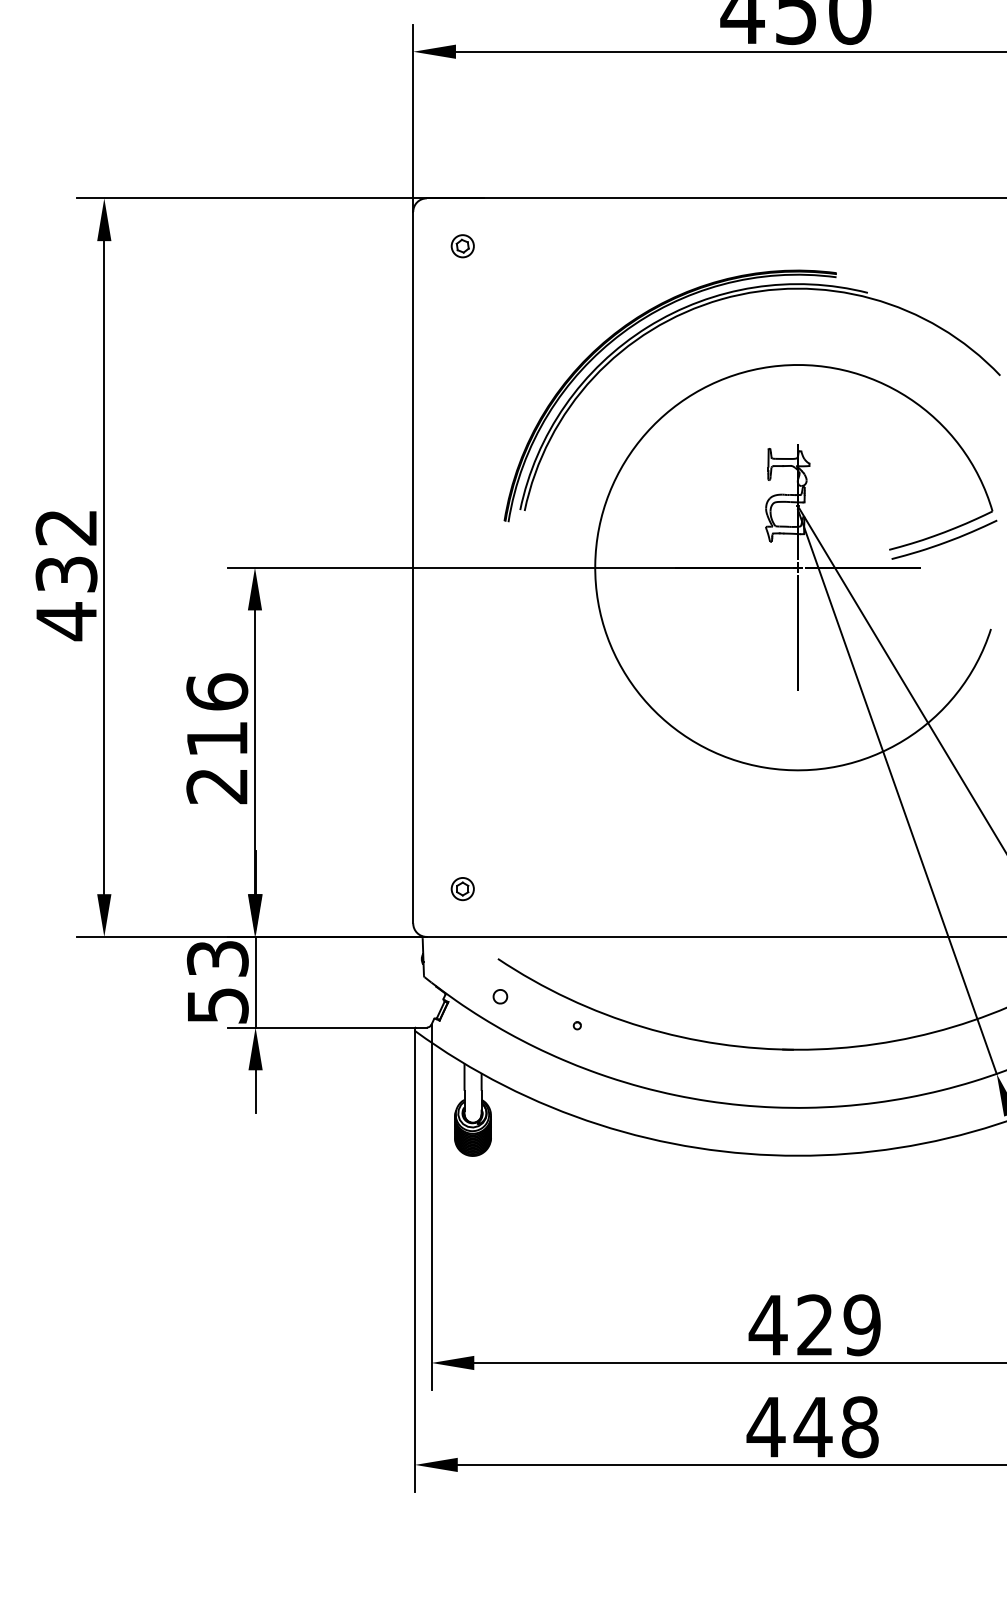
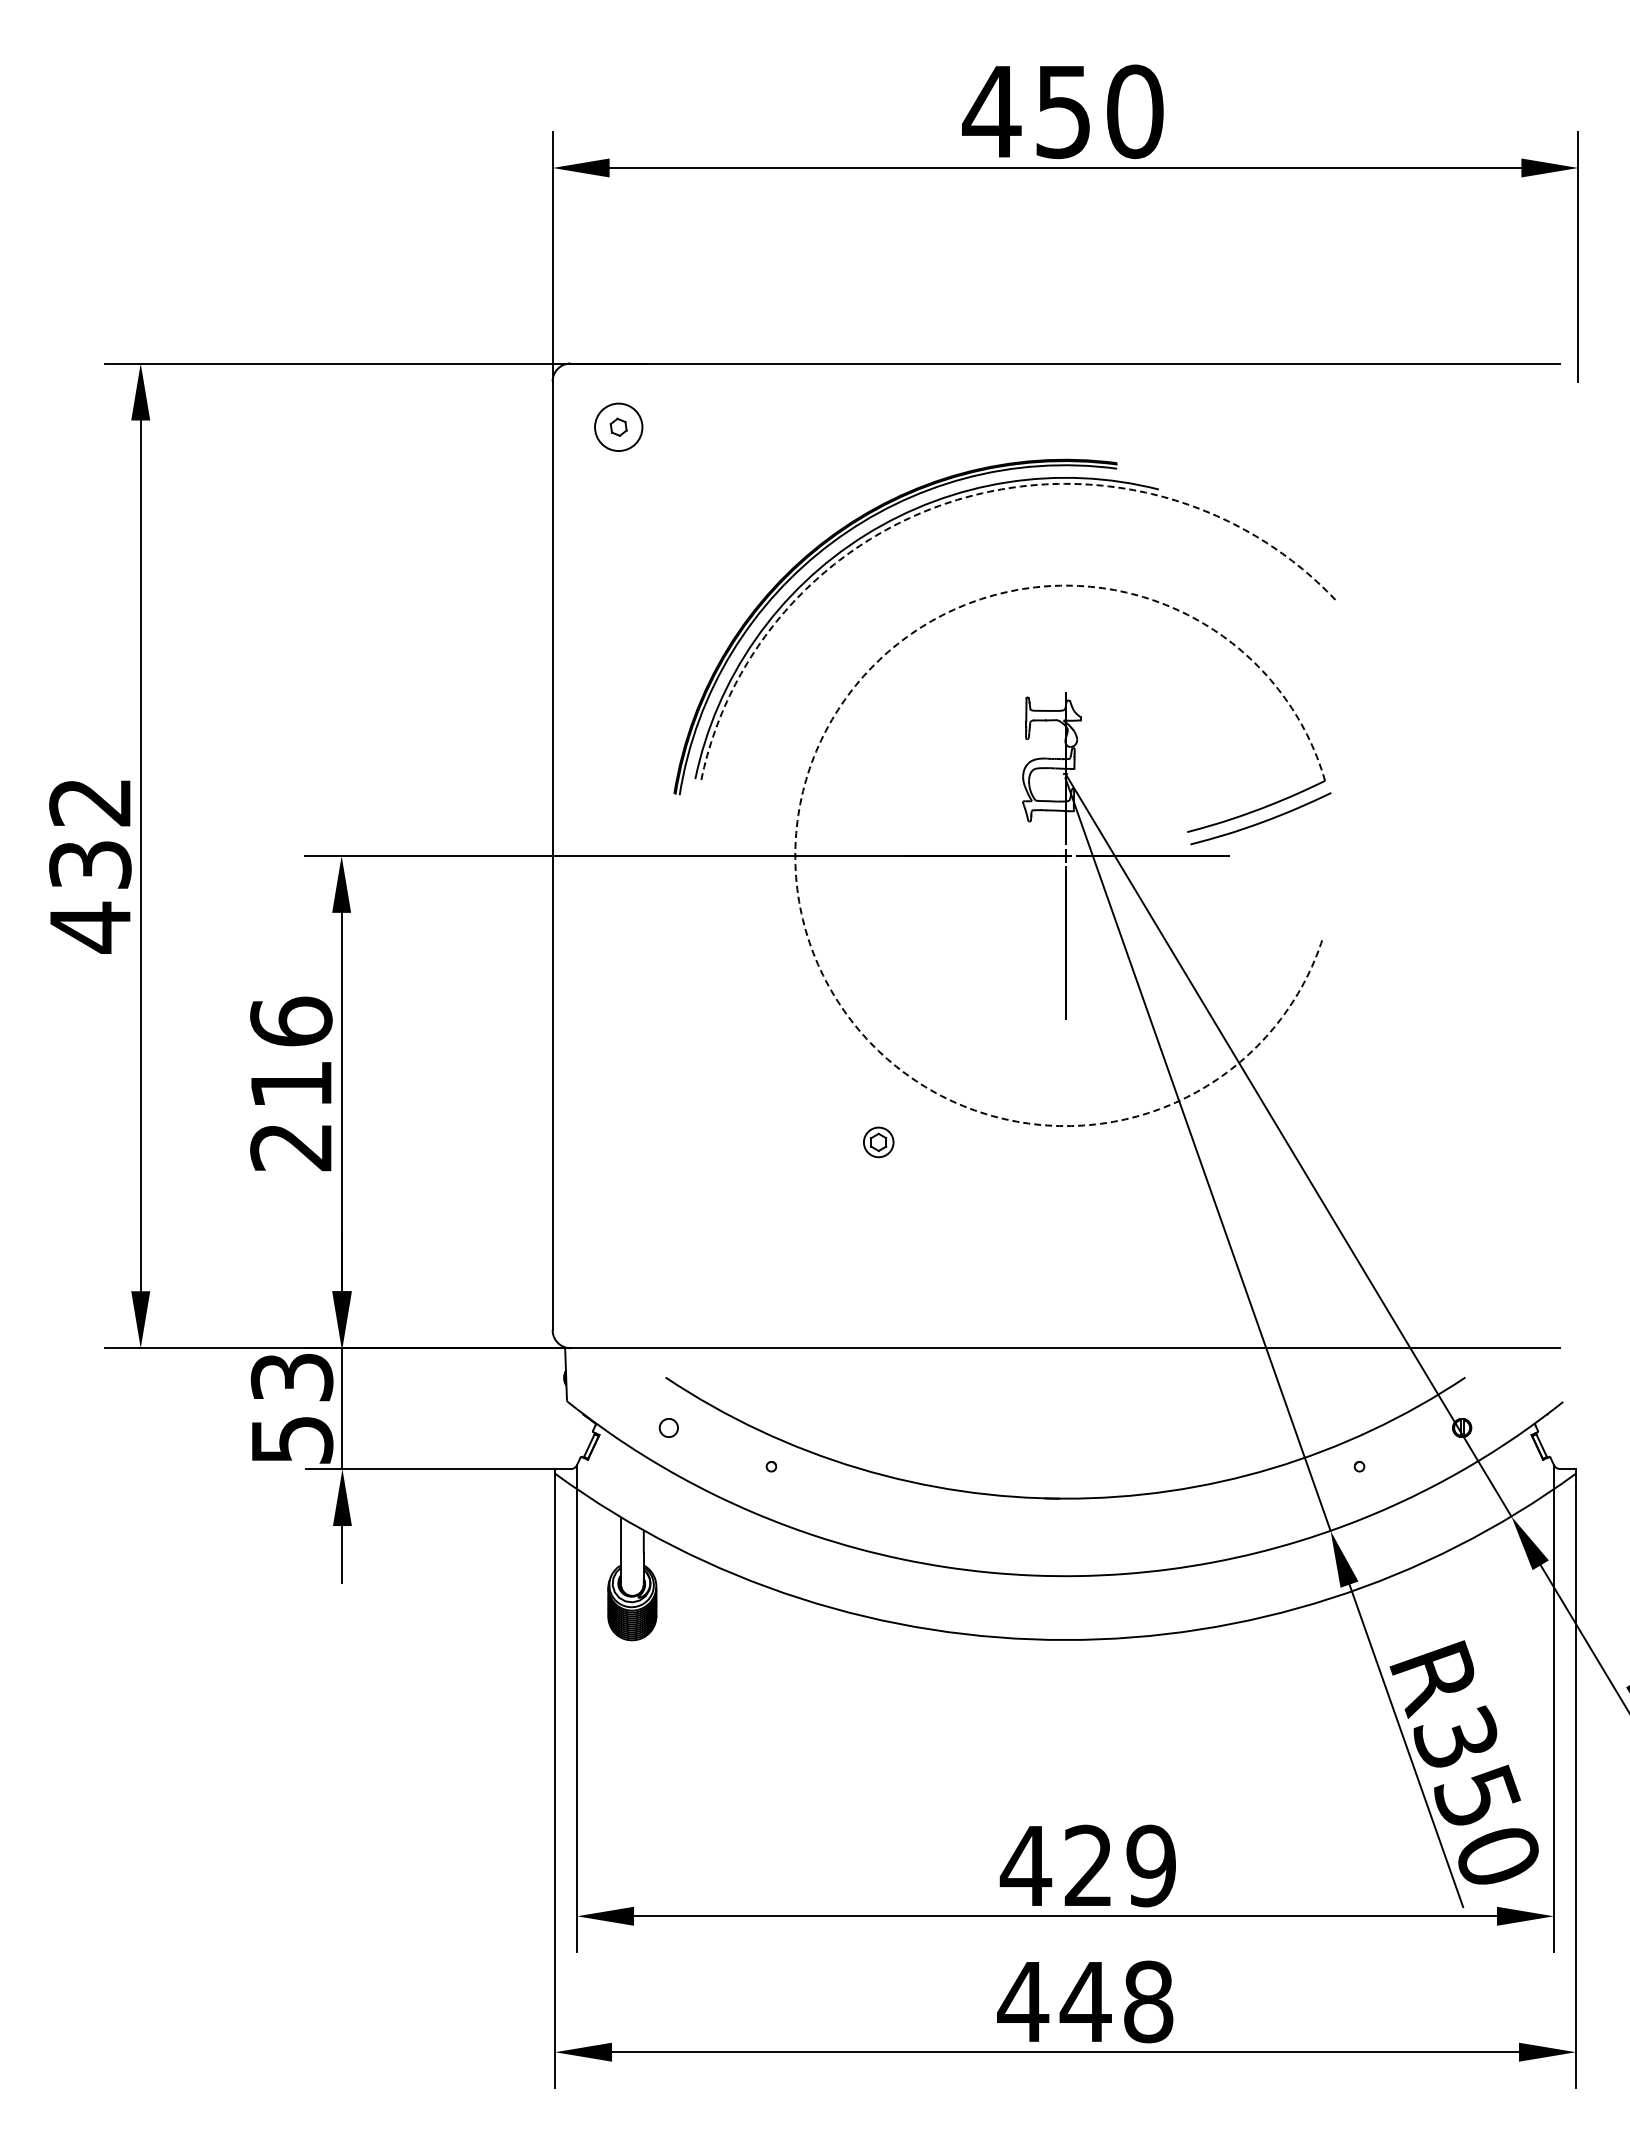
circle: (462, 246) -> (618, 427), size x1.6
arc: (721, 299) -> (963, 498), solid -> dashed
arc: (595, 565) -> (795, 852), solid -> dashed
part: (462, 889) -> (878, 1142), moved

